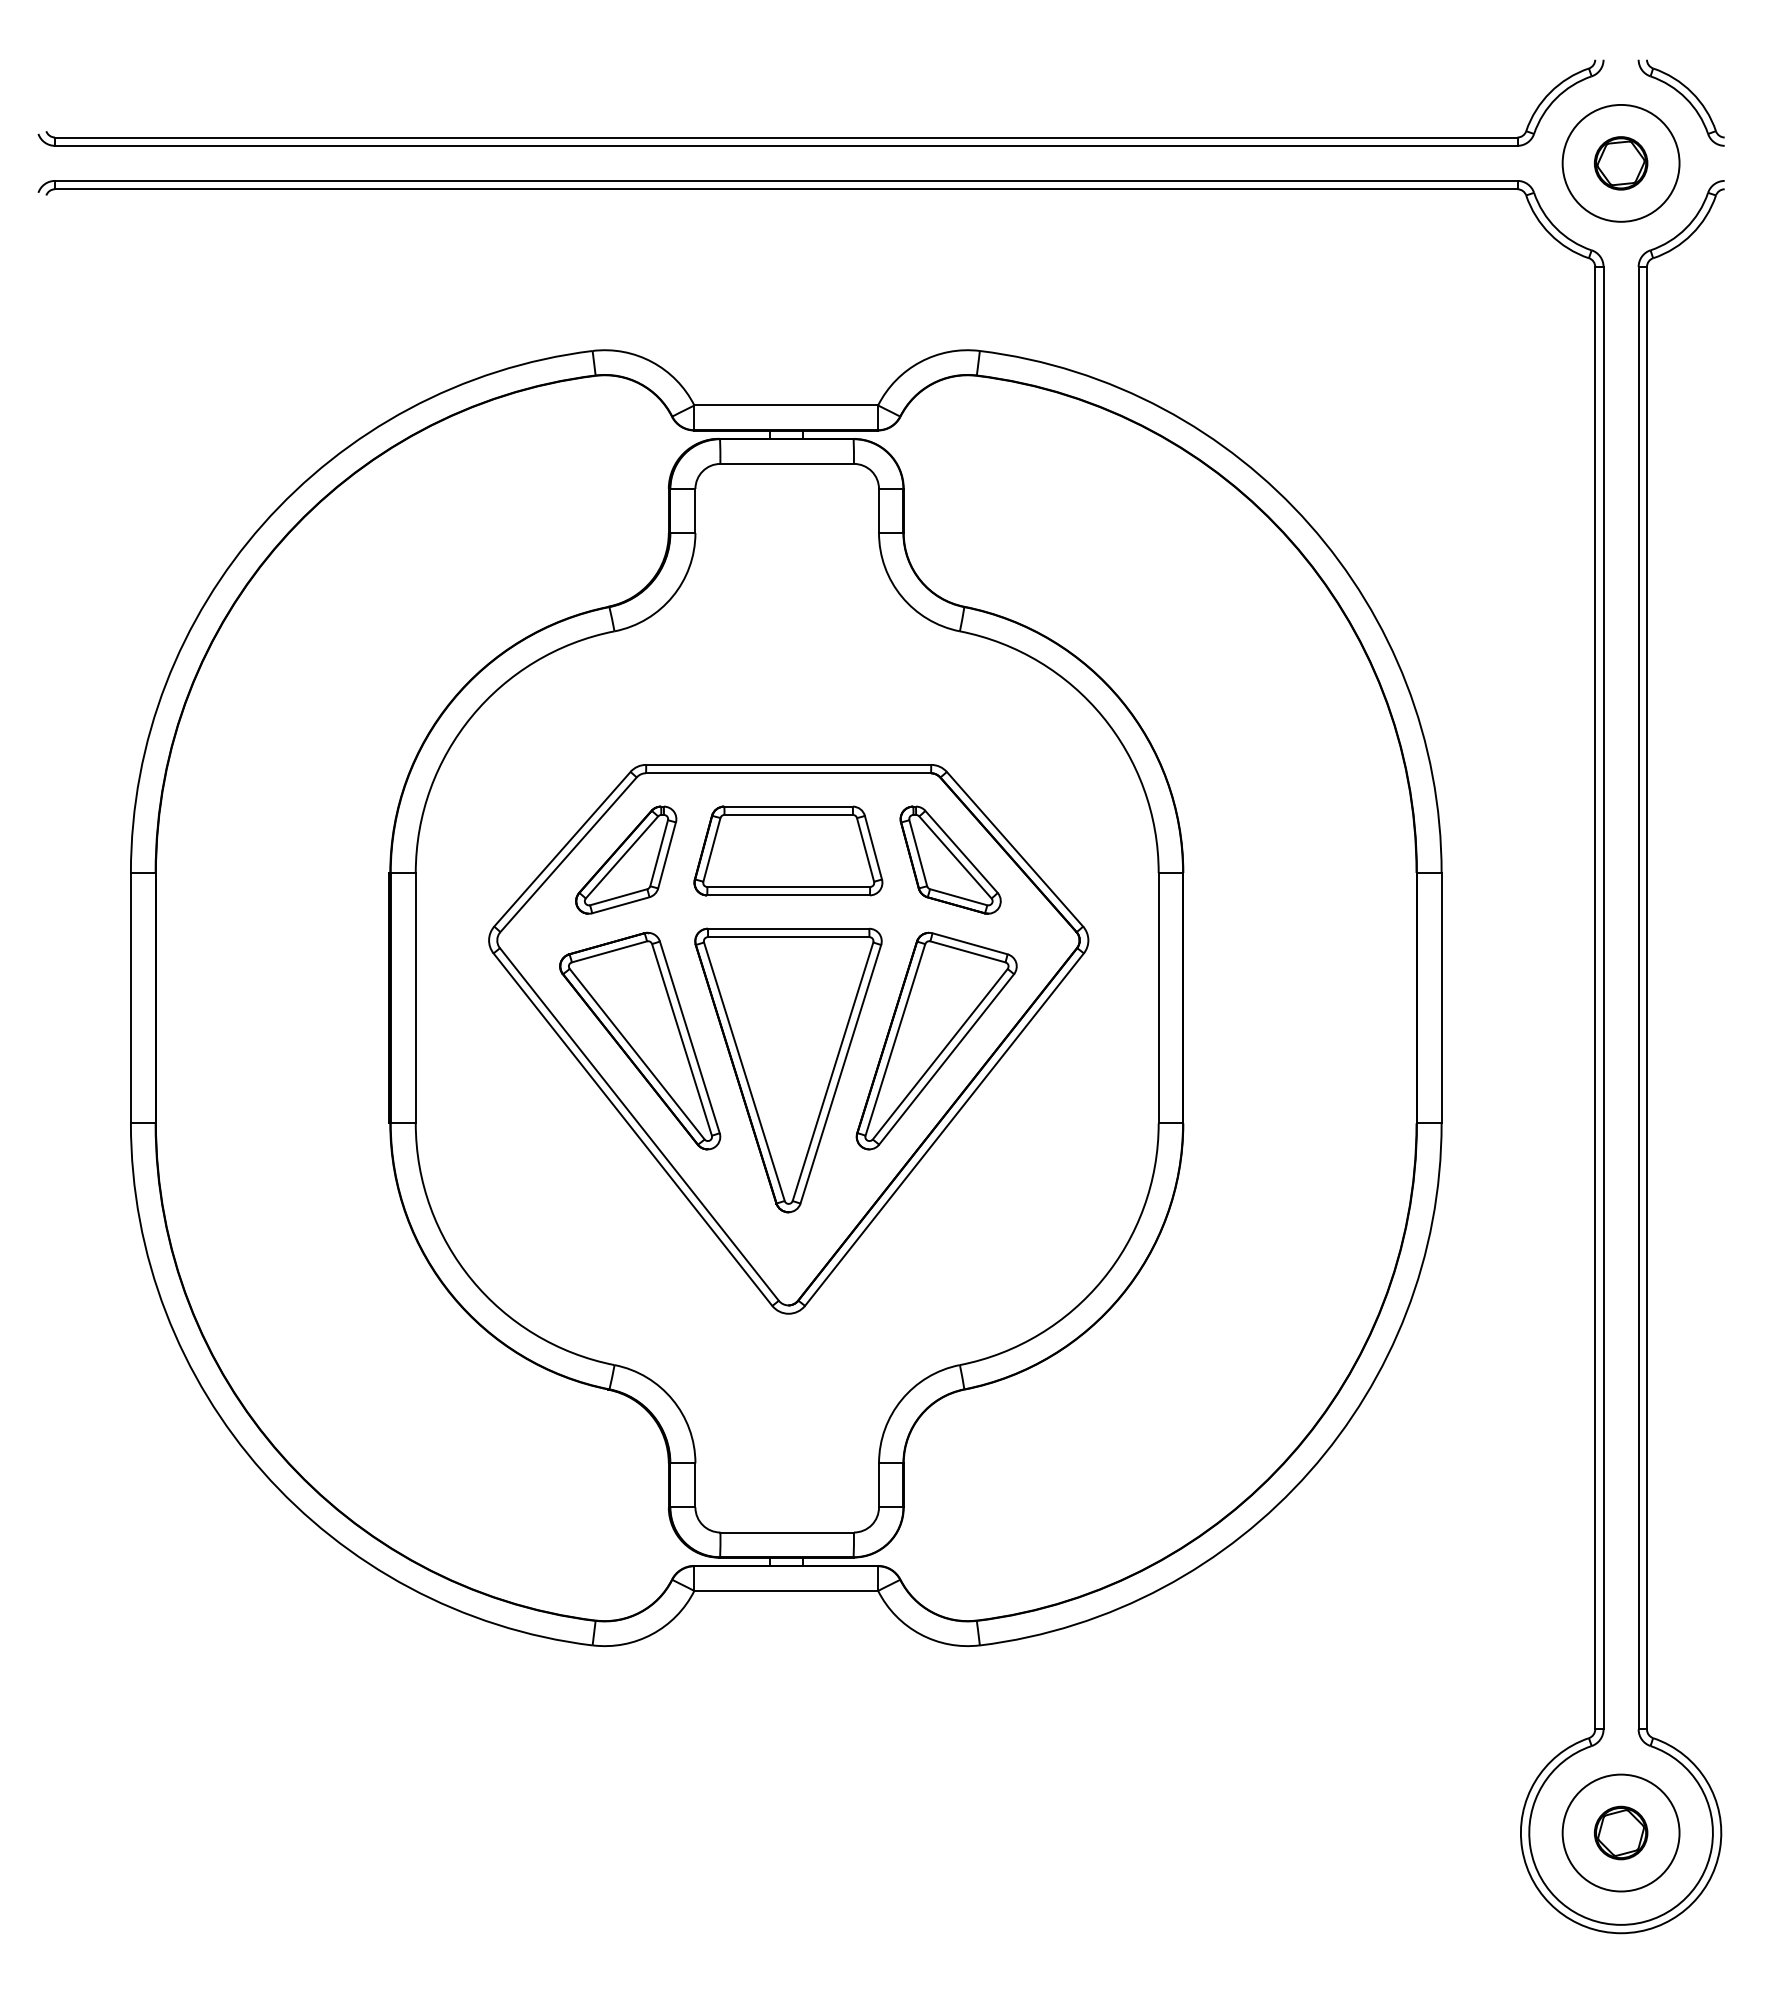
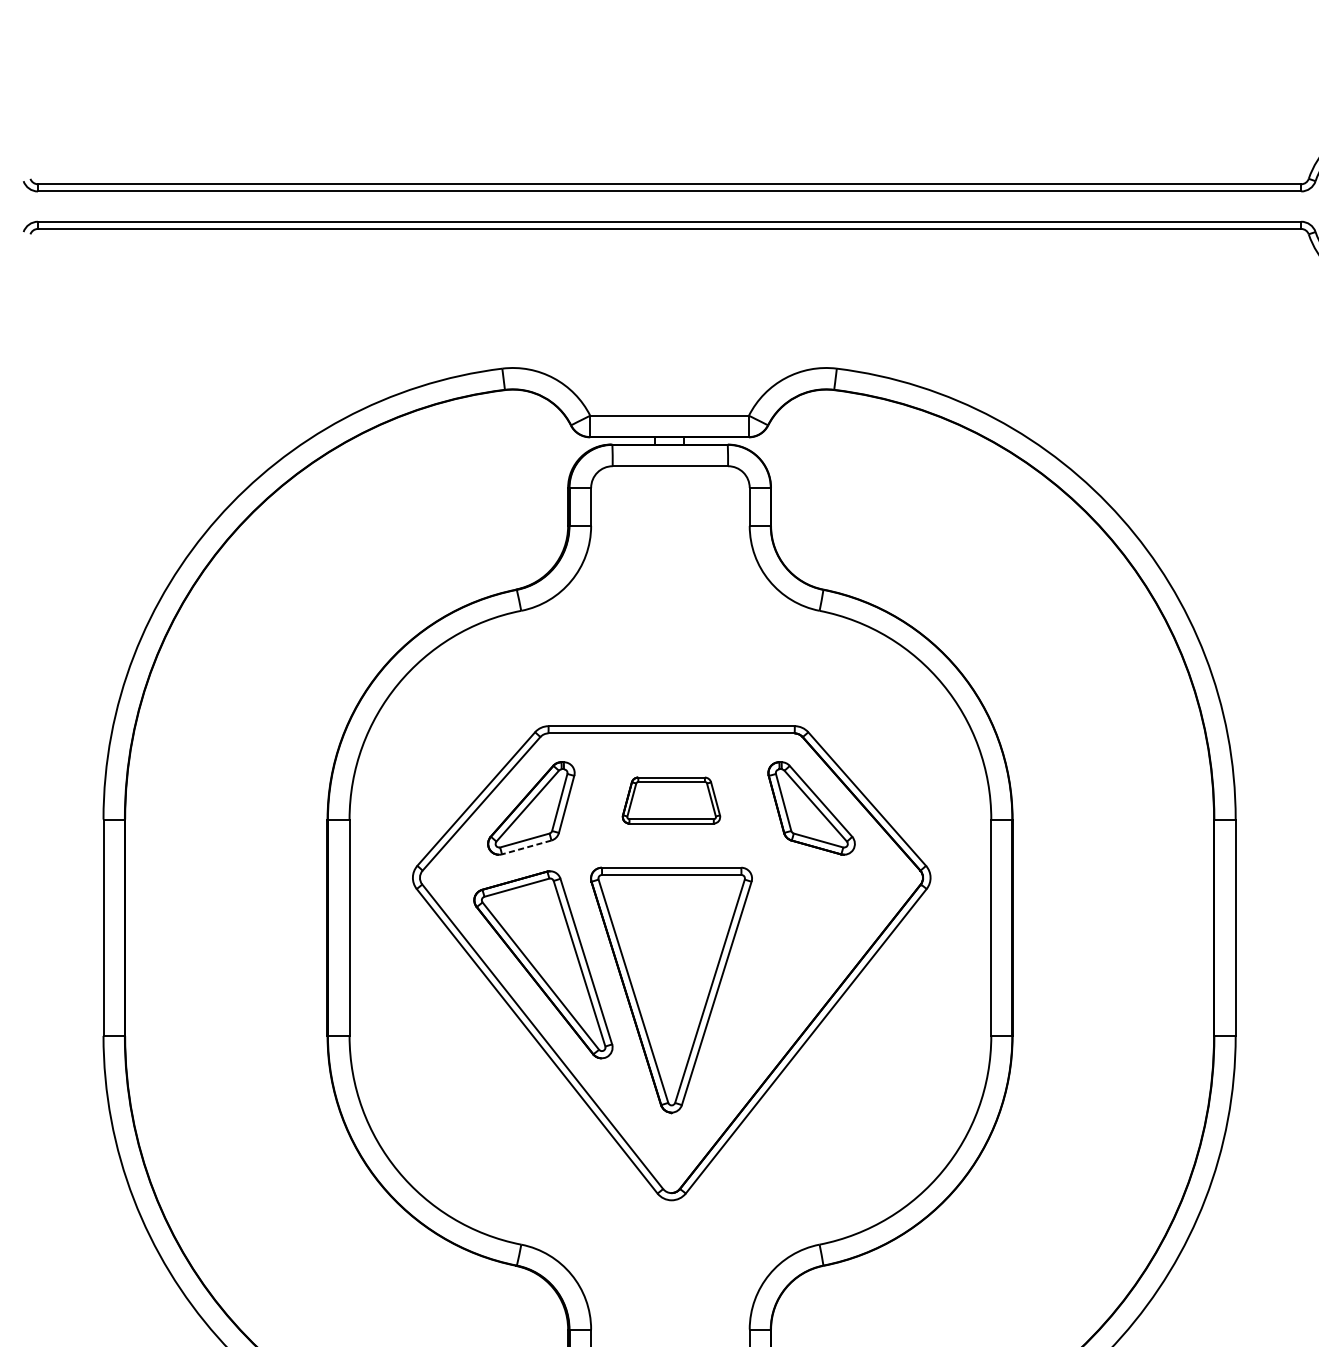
part: (788, 850) -> (671, 800), size x0.6
line: (620, 905) -> (526, 847), solid -> dashed
part: (936, 1040) -> (799, 964), removed

